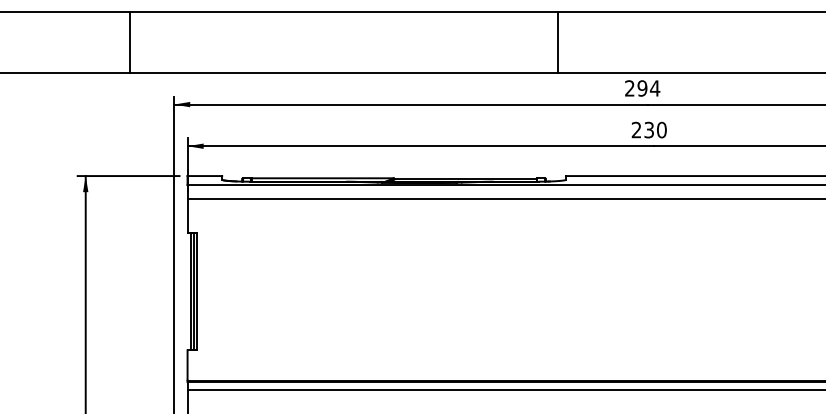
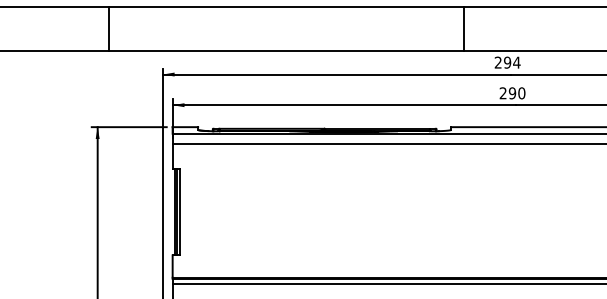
line: (130, 42) -> (108, 28), moved
line: (558, 42) -> (464, 28), moved
text: (649, 130) -> (512, 93), 230 -> 290

